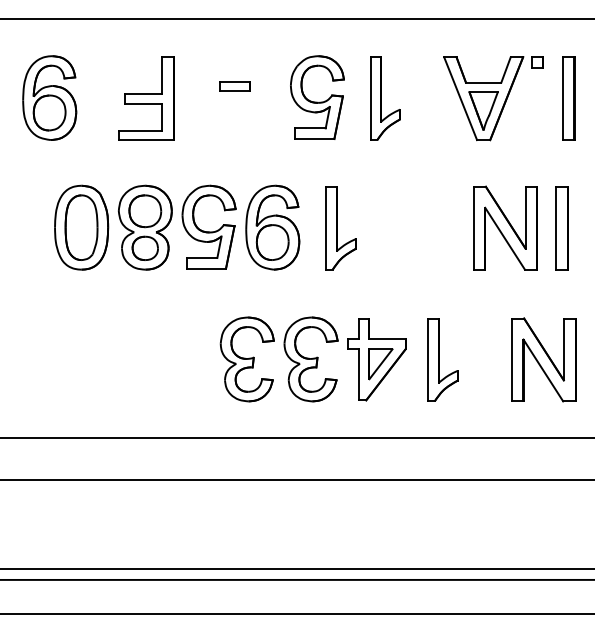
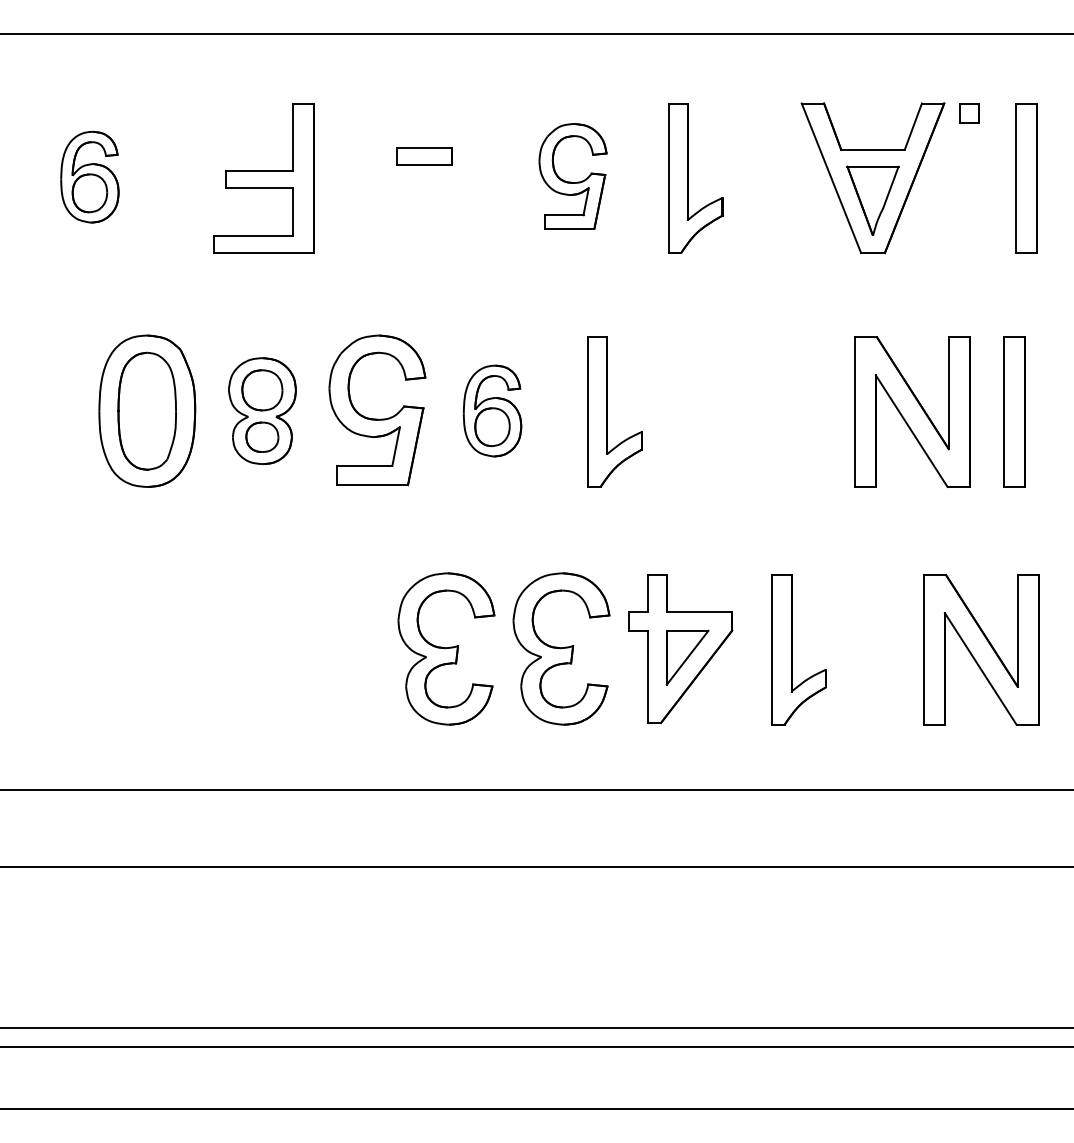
part: (49, 97) -> (89, 176), size x0.6
part: (317, 97) -> (573, 176), size x0.7
part: (145, 227) -> (262, 410), size x0.7
part: (272, 227) -> (491, 410), size x0.6

